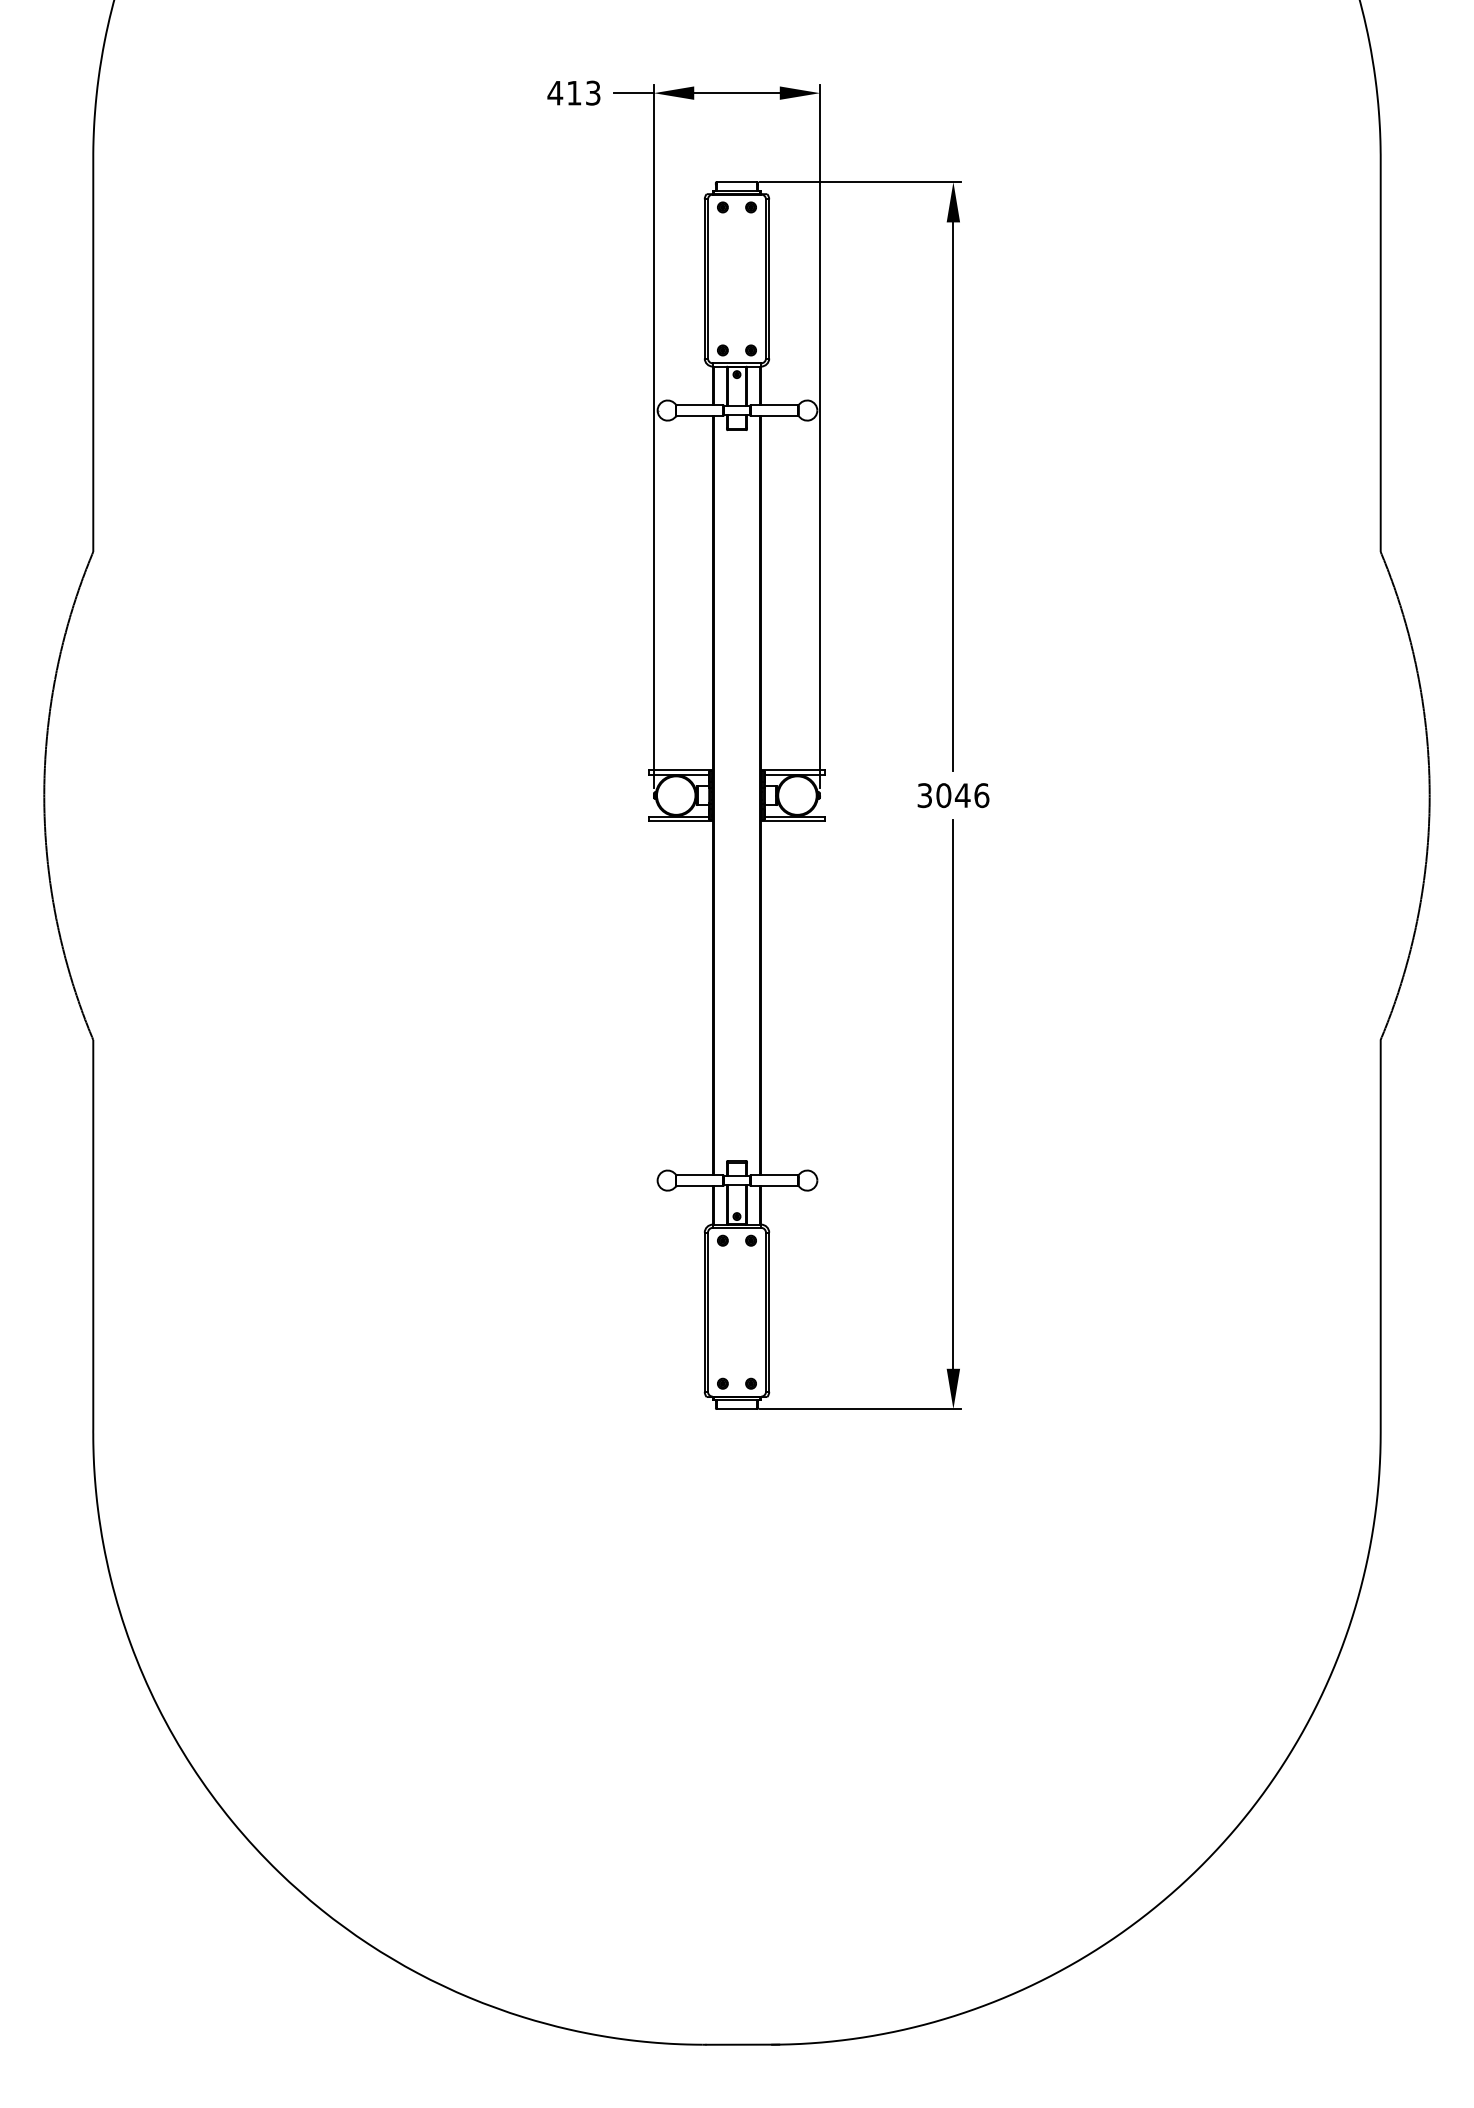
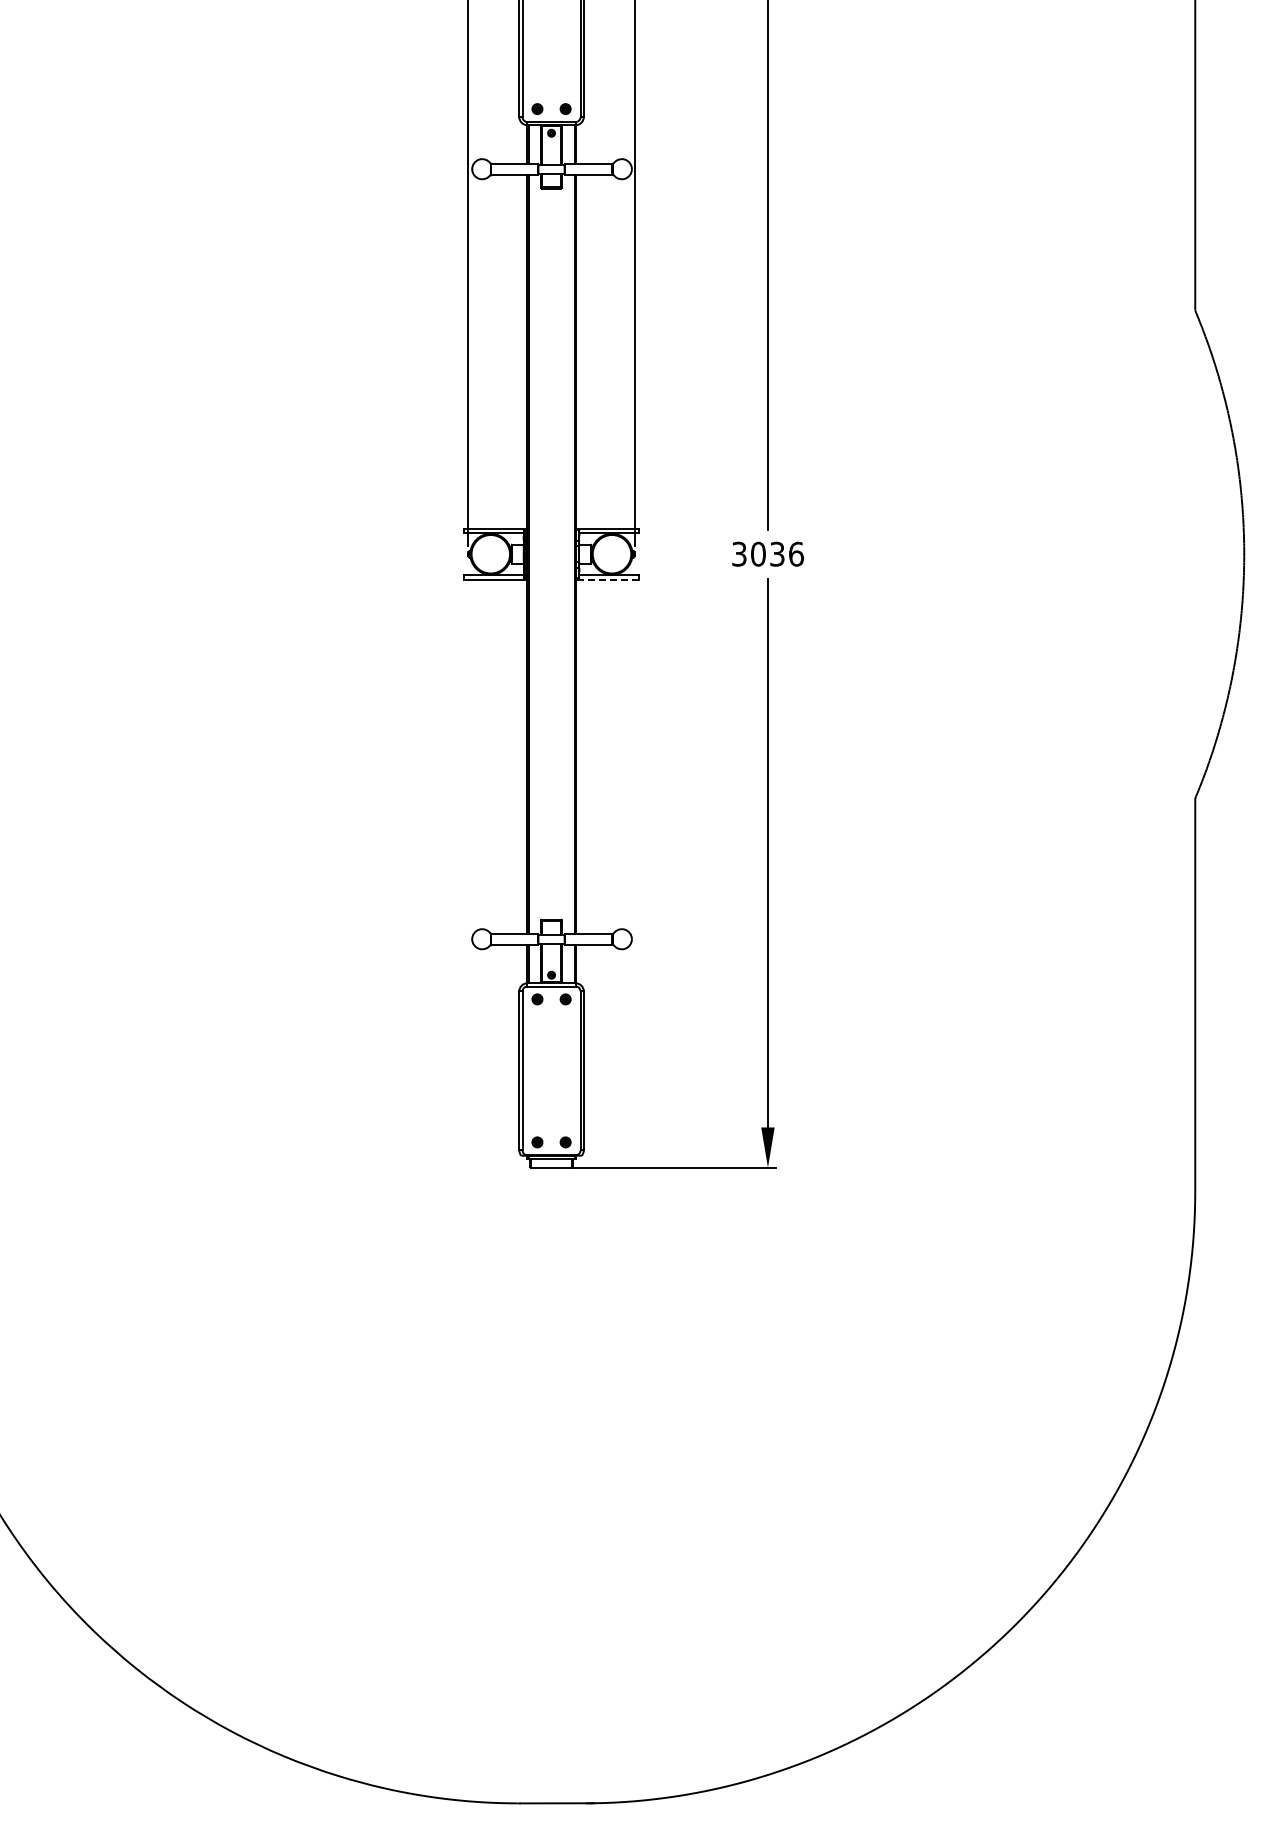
text: (962, 795) -> (777, 554), 3046 -> 3036
line: (792, 821) -> (607, 580), solid -> dashed

